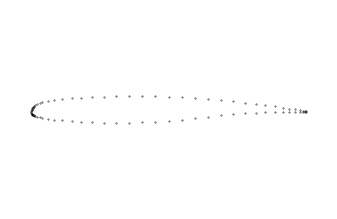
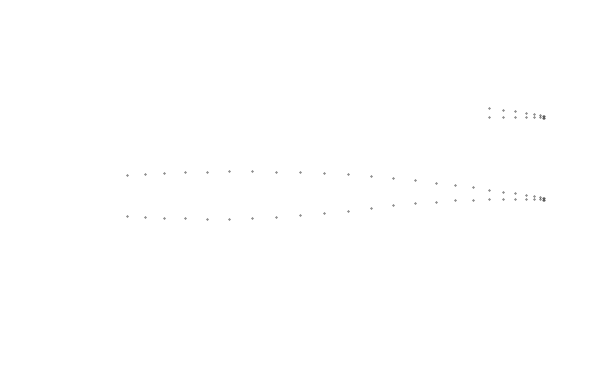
part: (290, 63) -> (517, 113), added
part: (42, 103) -> (75, 184), removed

